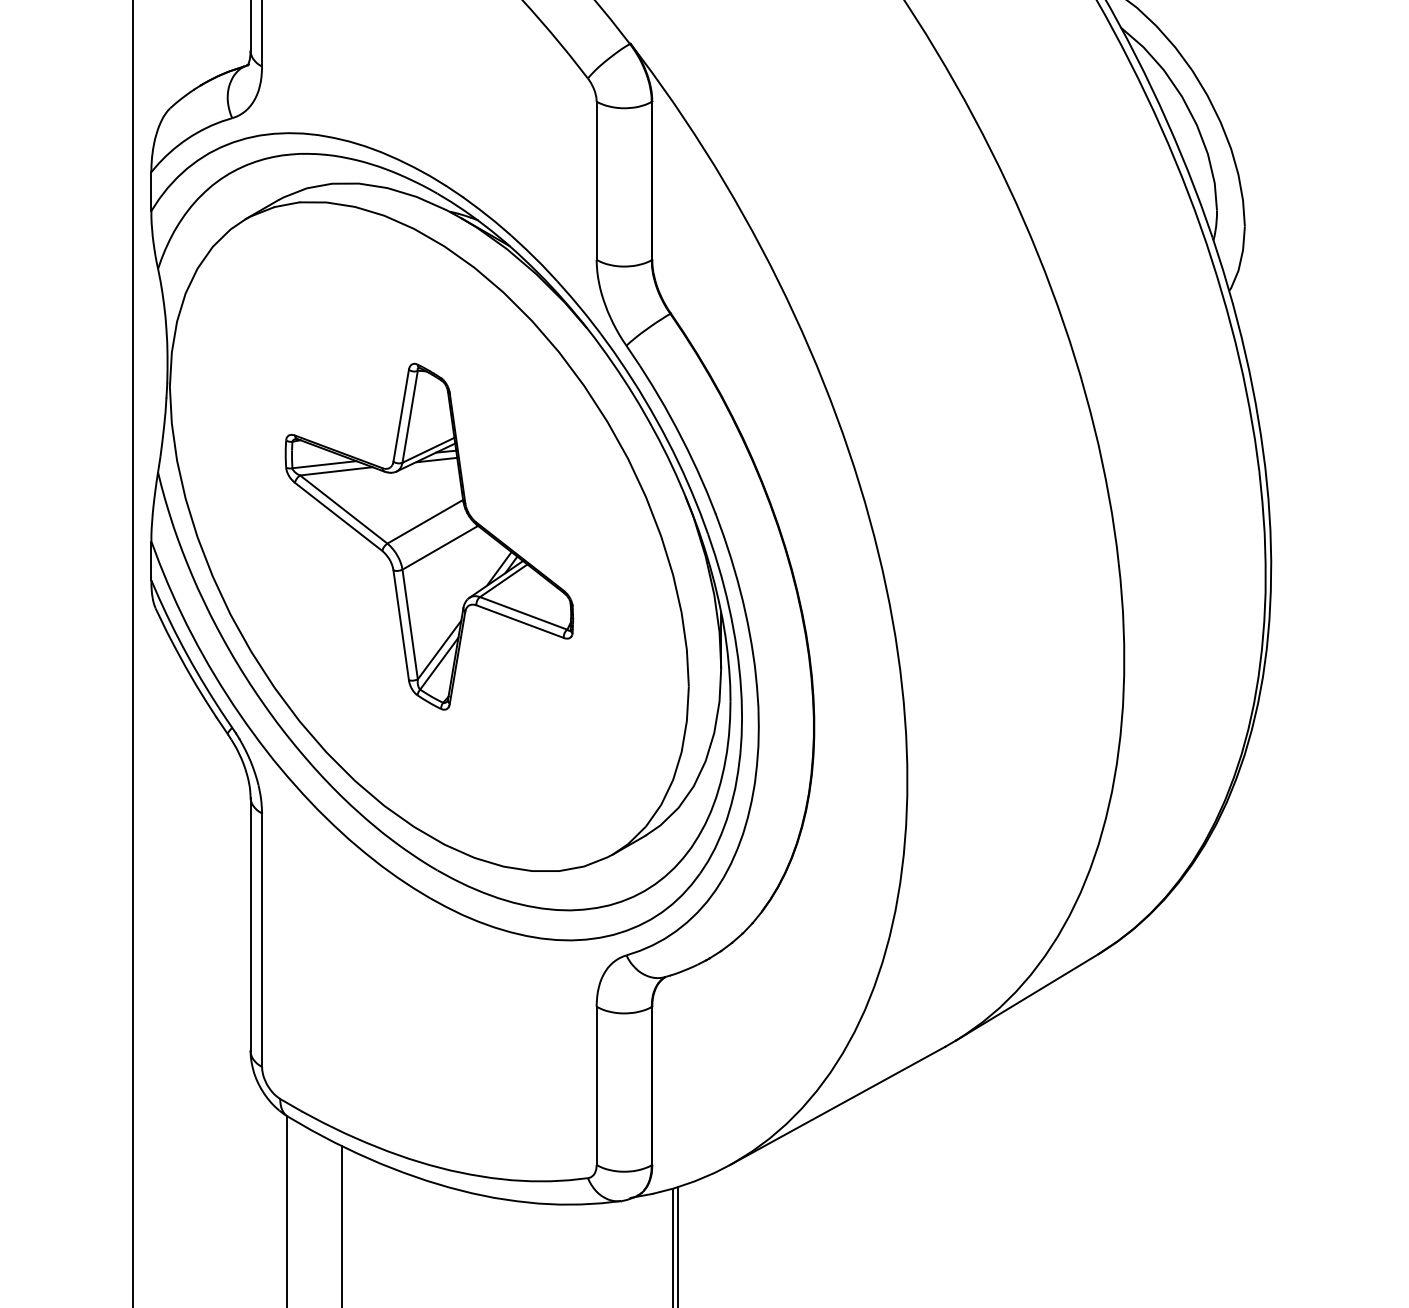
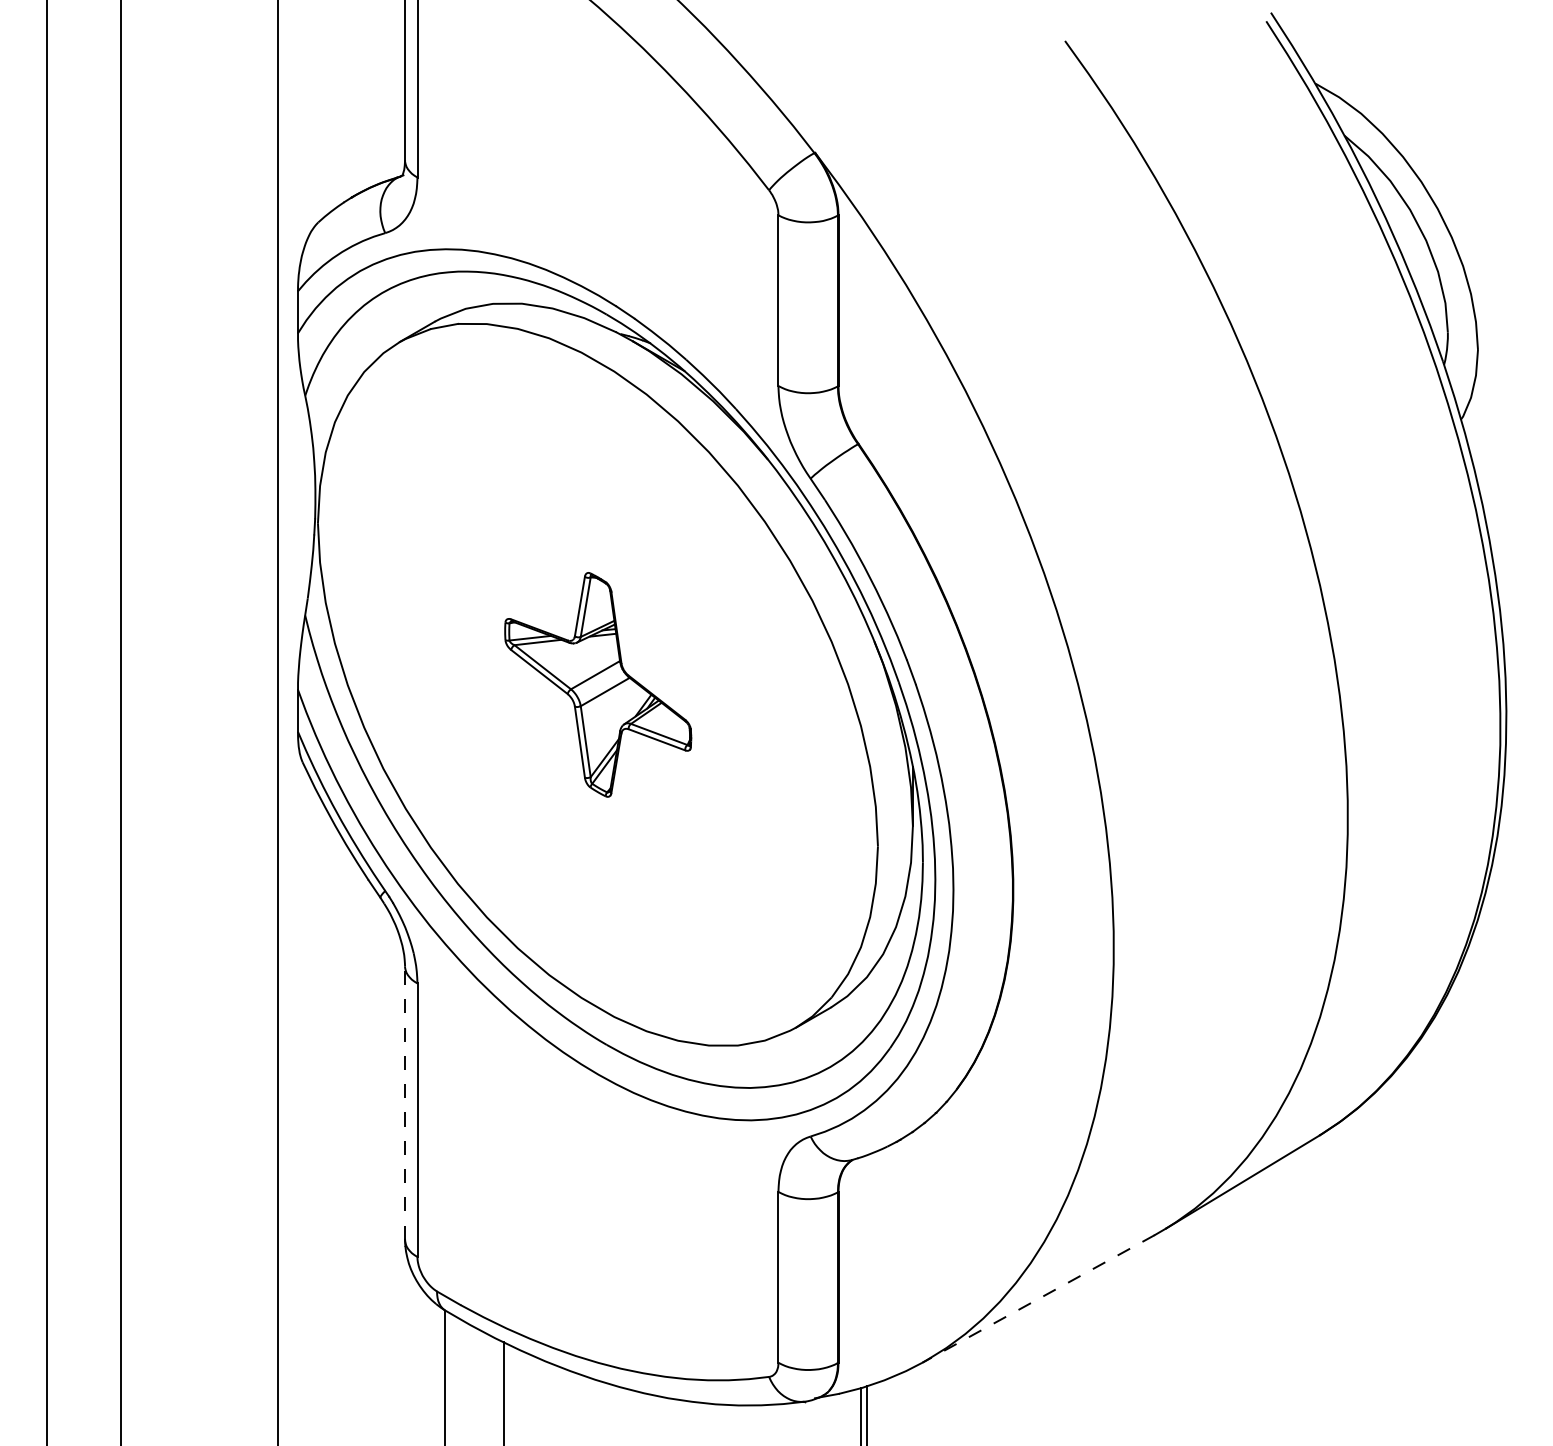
part: (429, 536) -> (598, 684), size x0.6
line: (251, 923) -> (405, 1102), solid -> dashed
line: (837, 1105) -> (1038, 1298), solid -> dashed

